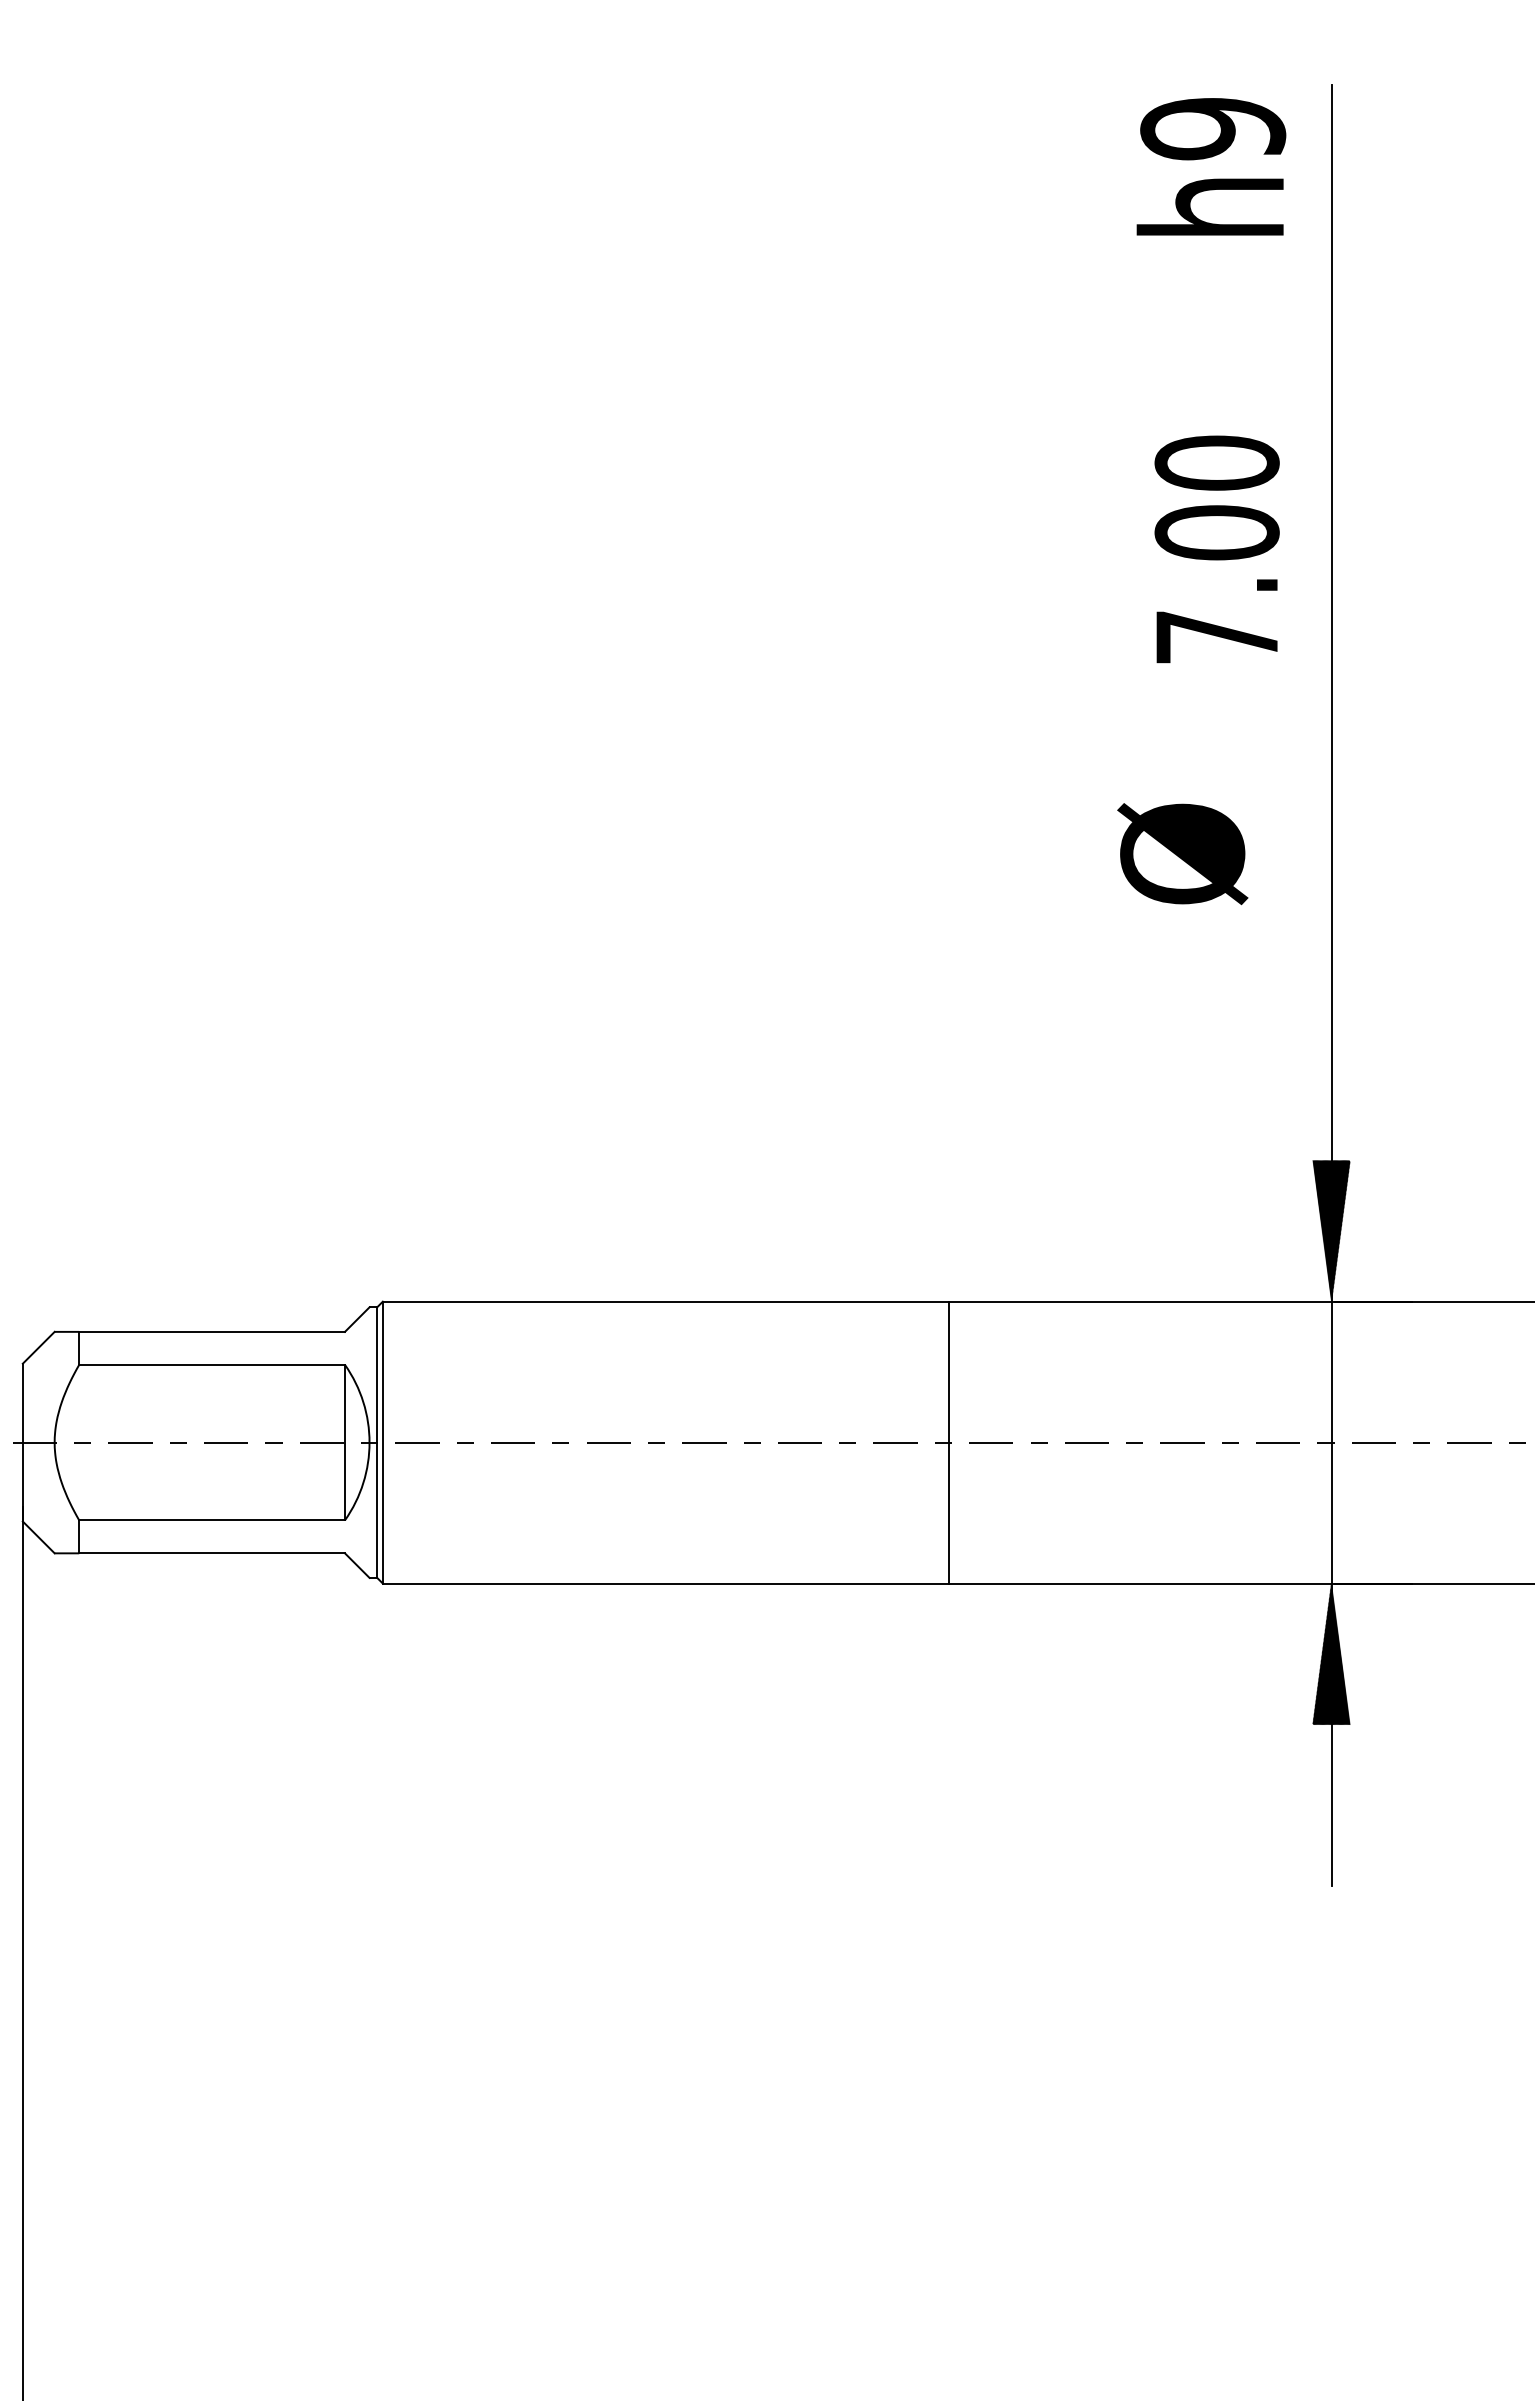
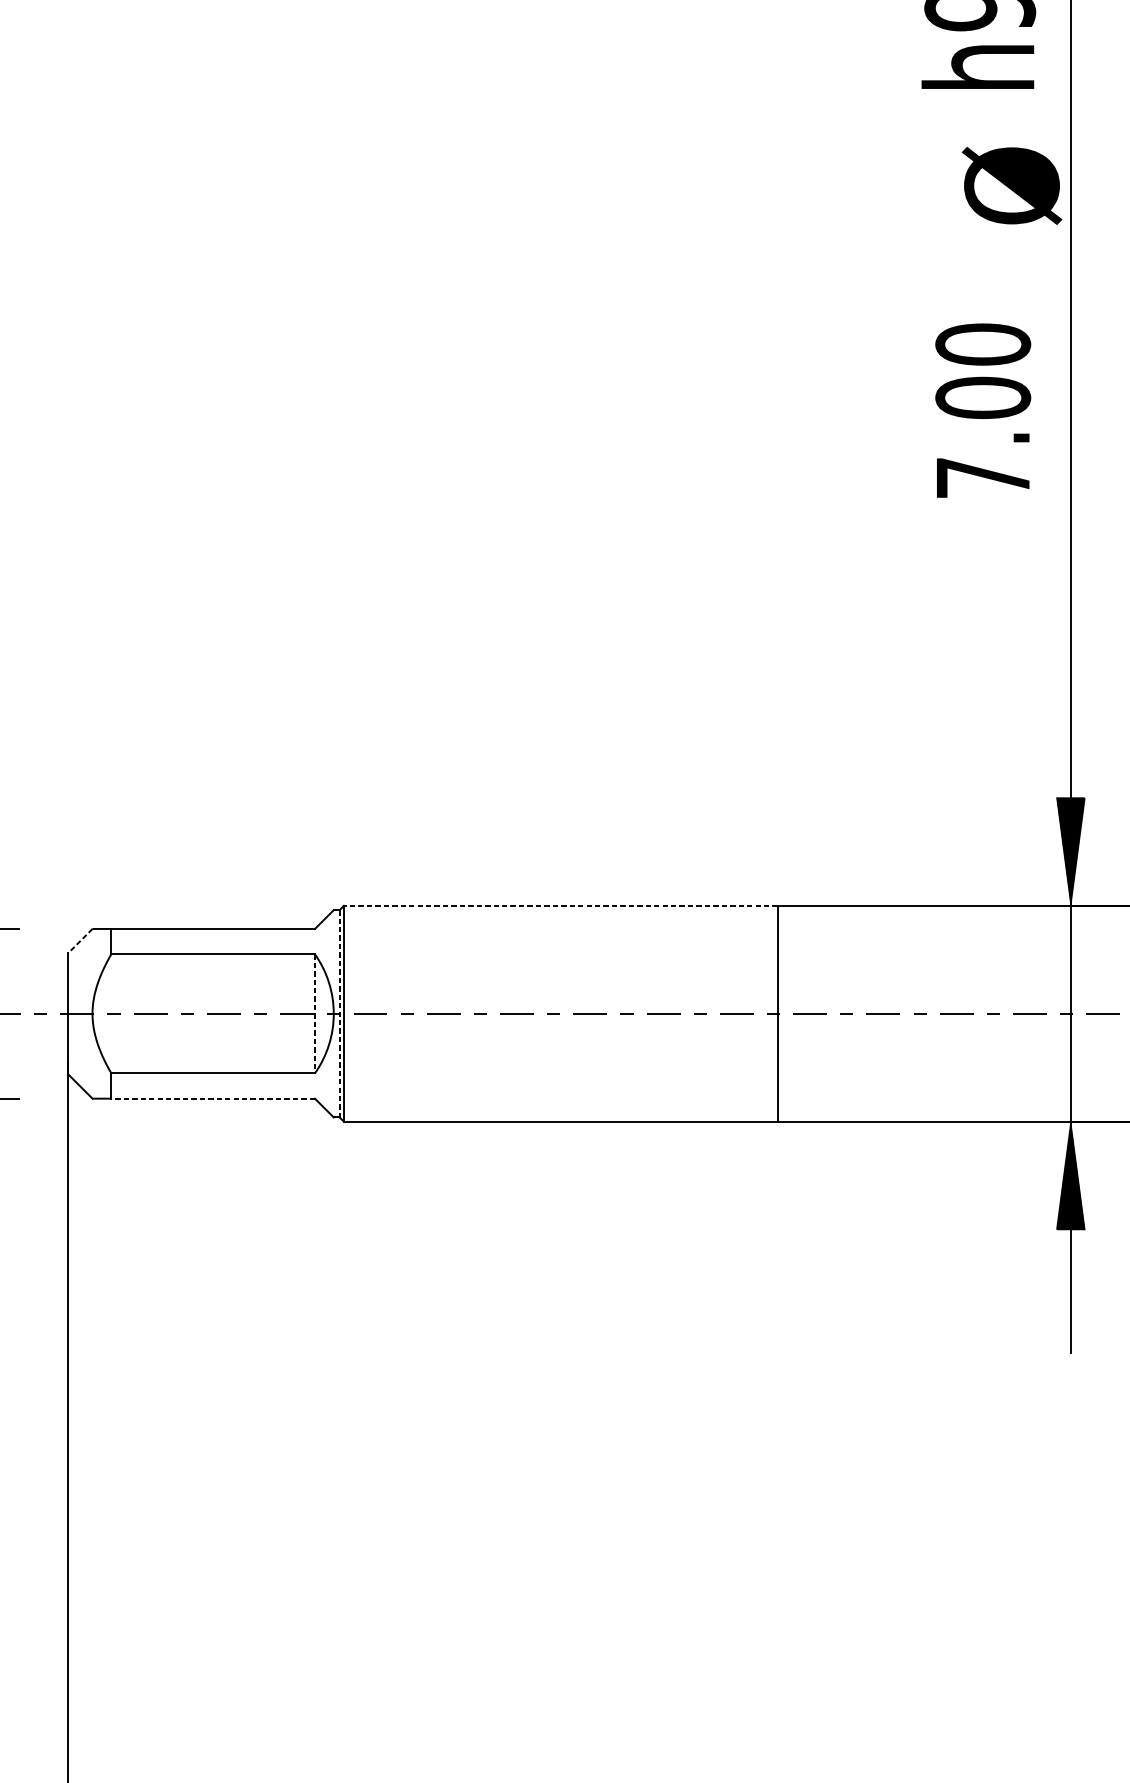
text: (1216, 549) -> (982, 410), moved
text: (1182, 854) -> (1011, 186), moved
line: (665, 1301) -> (560, 905), solid -> dashed
line: (38, 1348) -> (80, 941), solid -> dashed
line: (344, 1442) -> (314, 1013), solid -> dashed
line: (377, 1443) -> (339, 1014), solid -> dashed
line: (212, 1553) -> (213, 1098), solid -> dashed

